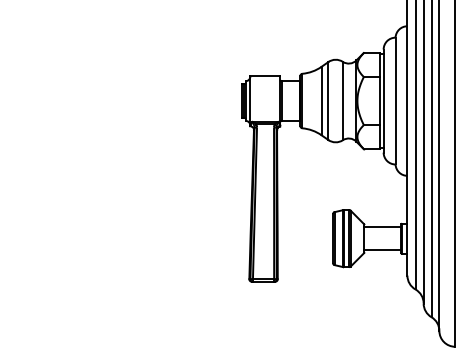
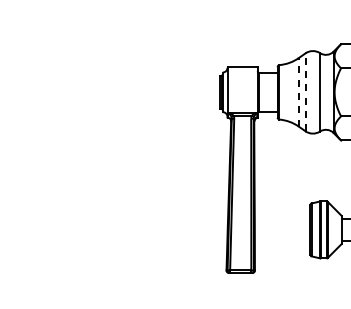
line: (321, 100) -> (298, 91), solid -> dashed
line: (328, 101) -> (305, 92), solid -> dashed

